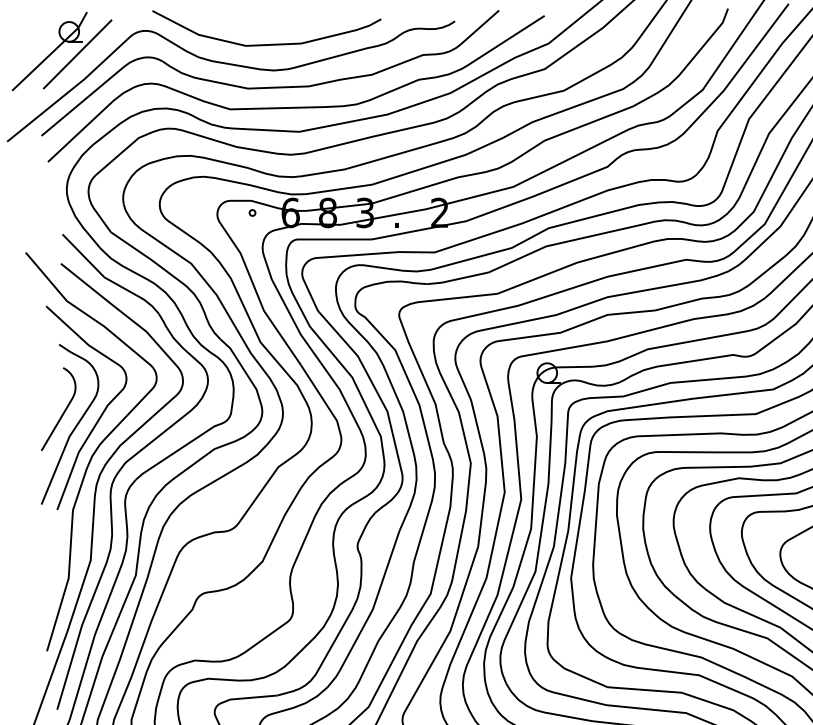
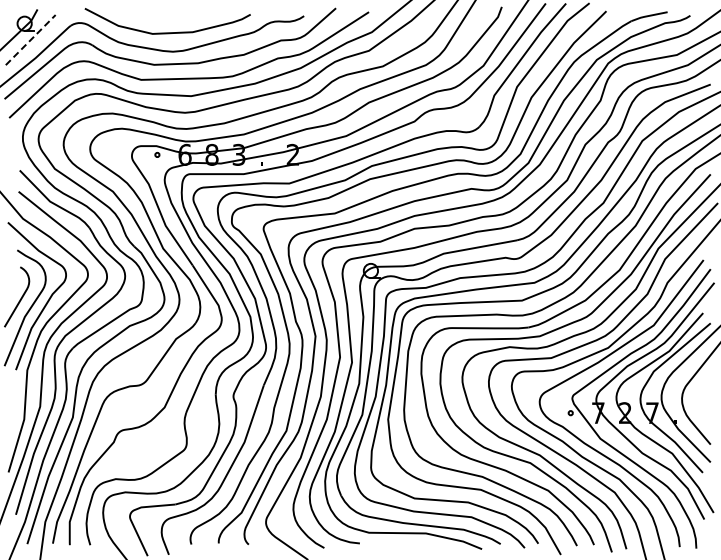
line: (78, 53) -> (31, 39), solid -> dashed

